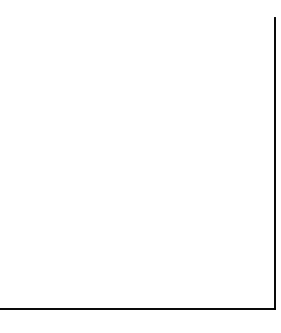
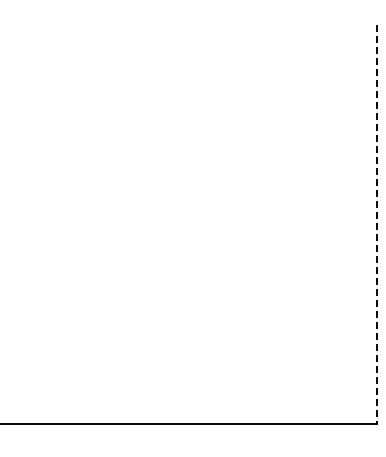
line: (274, 164) -> (377, 225), solid -> dashed

